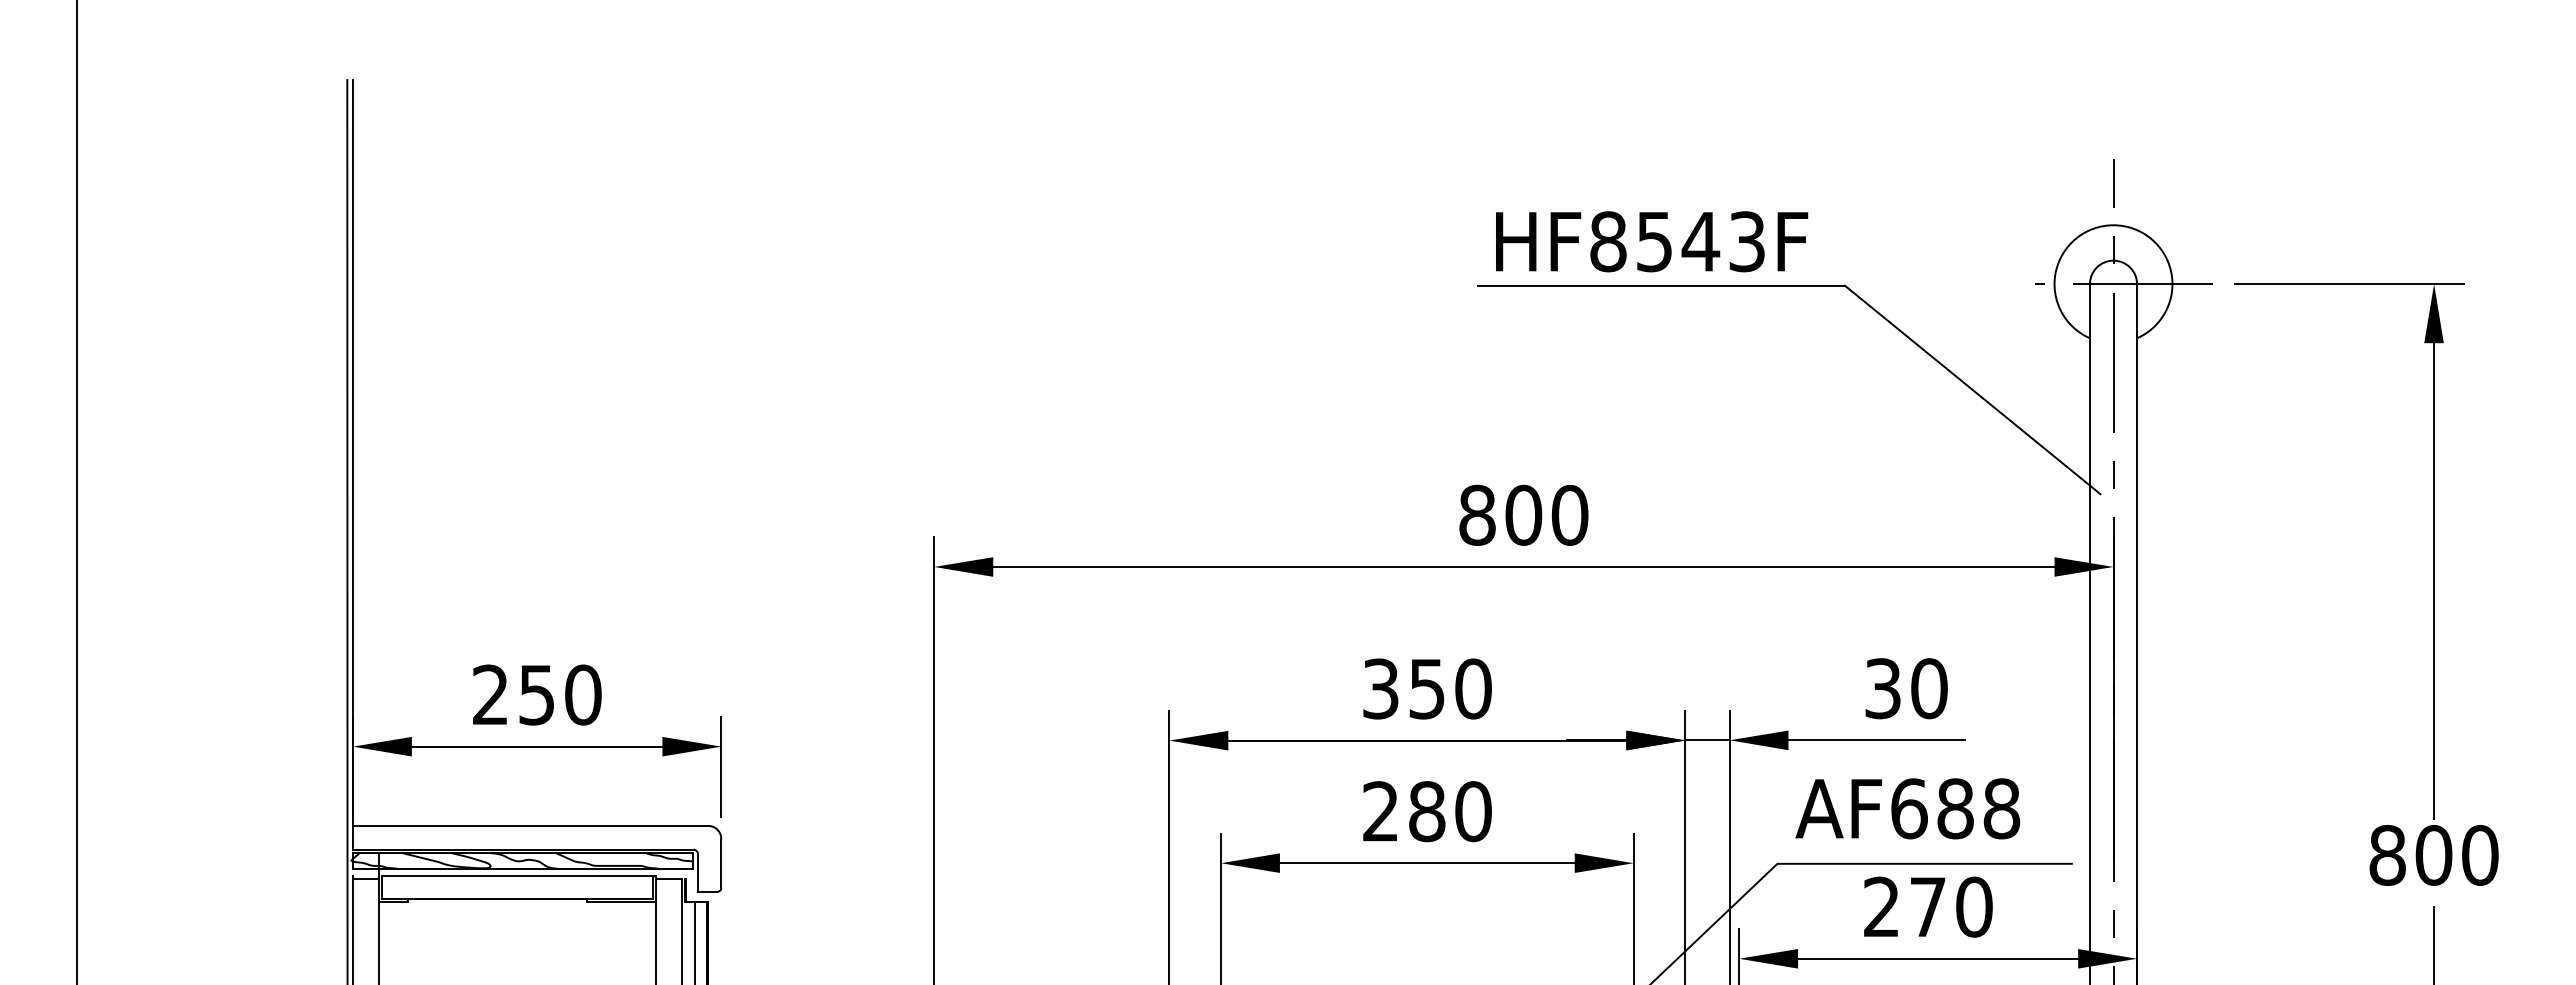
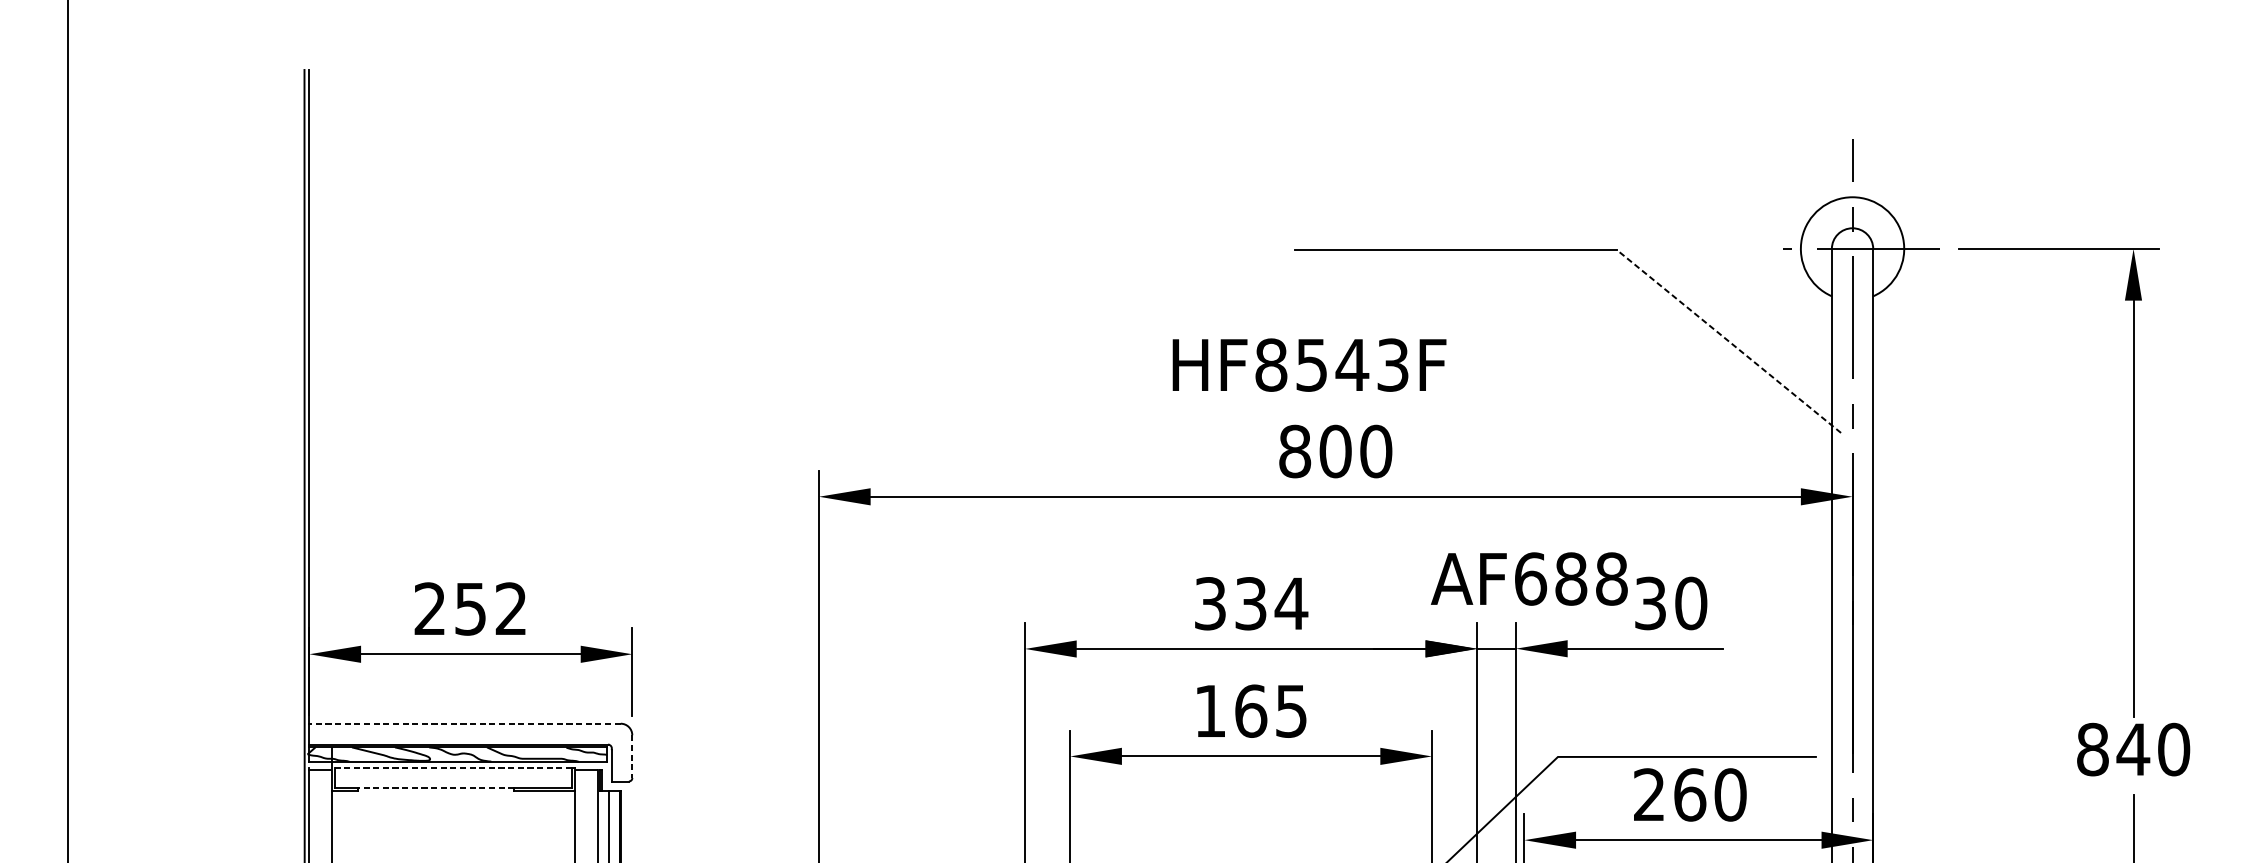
text: (1652, 241) -> (1309, 364), moved
line: (1972, 389) -> (1728, 341), solid -> dashed
text: (1451, 688) -> (1272, 603), 350 -> 334
text: (583, 694) -> (511, 608), 250 -> 252
text: (1907, 808) -> (1529, 578), moved
text: (1427, 811) -> (1251, 711), 280 -> 165
line: (530, 825) -> (465, 723), solid -> dashed
text: (2433, 854) -> (2133, 748), 800 -> 840
line: (721, 863) -> (632, 756), solid -> dashed
line: (516, 875) -> (452, 767), solid -> dashed
line: (497, 899) -> (436, 788), solid -> dashed
text: (1928, 906) -> (1690, 794), 270 -> 260

